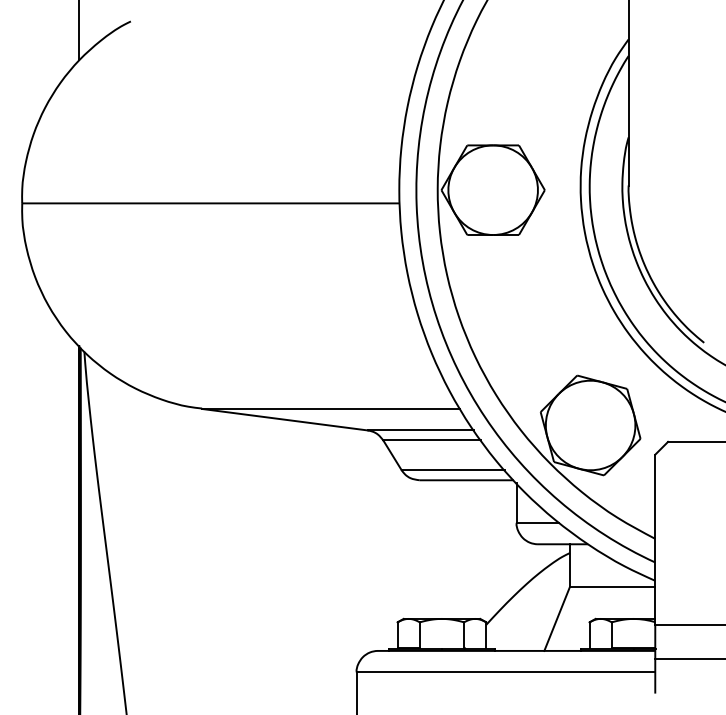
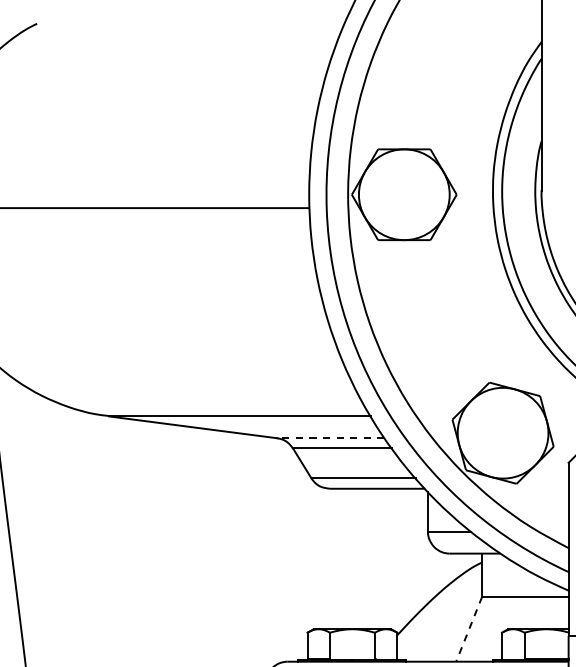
line: (420, 430) -> (330, 438), solid -> dashed
line: (556, 619) -> (468, 629), solid -> dashed

